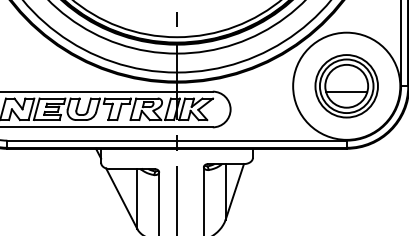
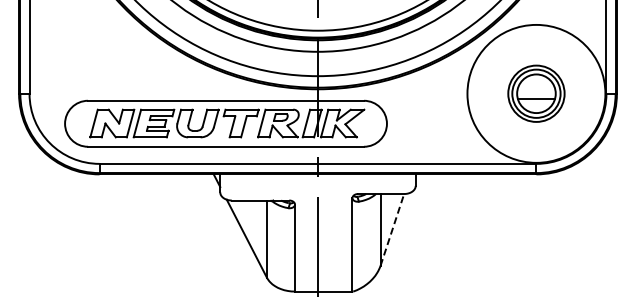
part: (346, 85) -> (536, 93), size x0.7
line: (234, 191) -> (392, 229), solid -> dashed

